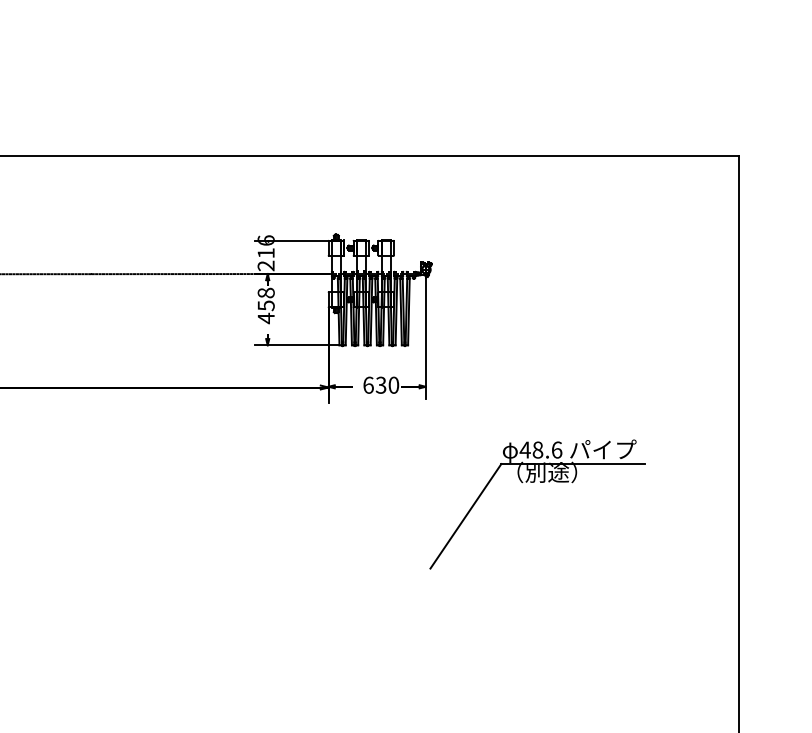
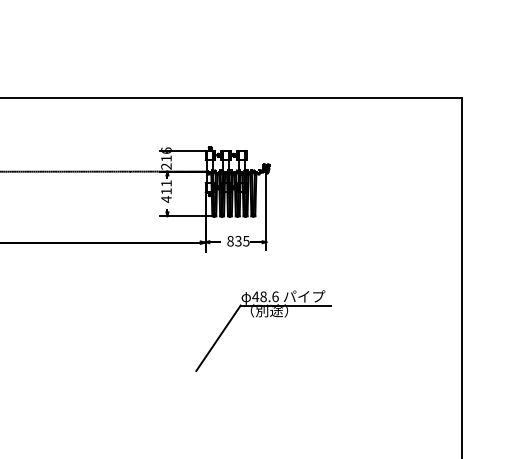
text: (266, 299) -> (166, 187), 458 -> 411
text: (381, 384) -> (238, 240), 630 -> 835
part: (540, 483) -> (265, 317), moved

